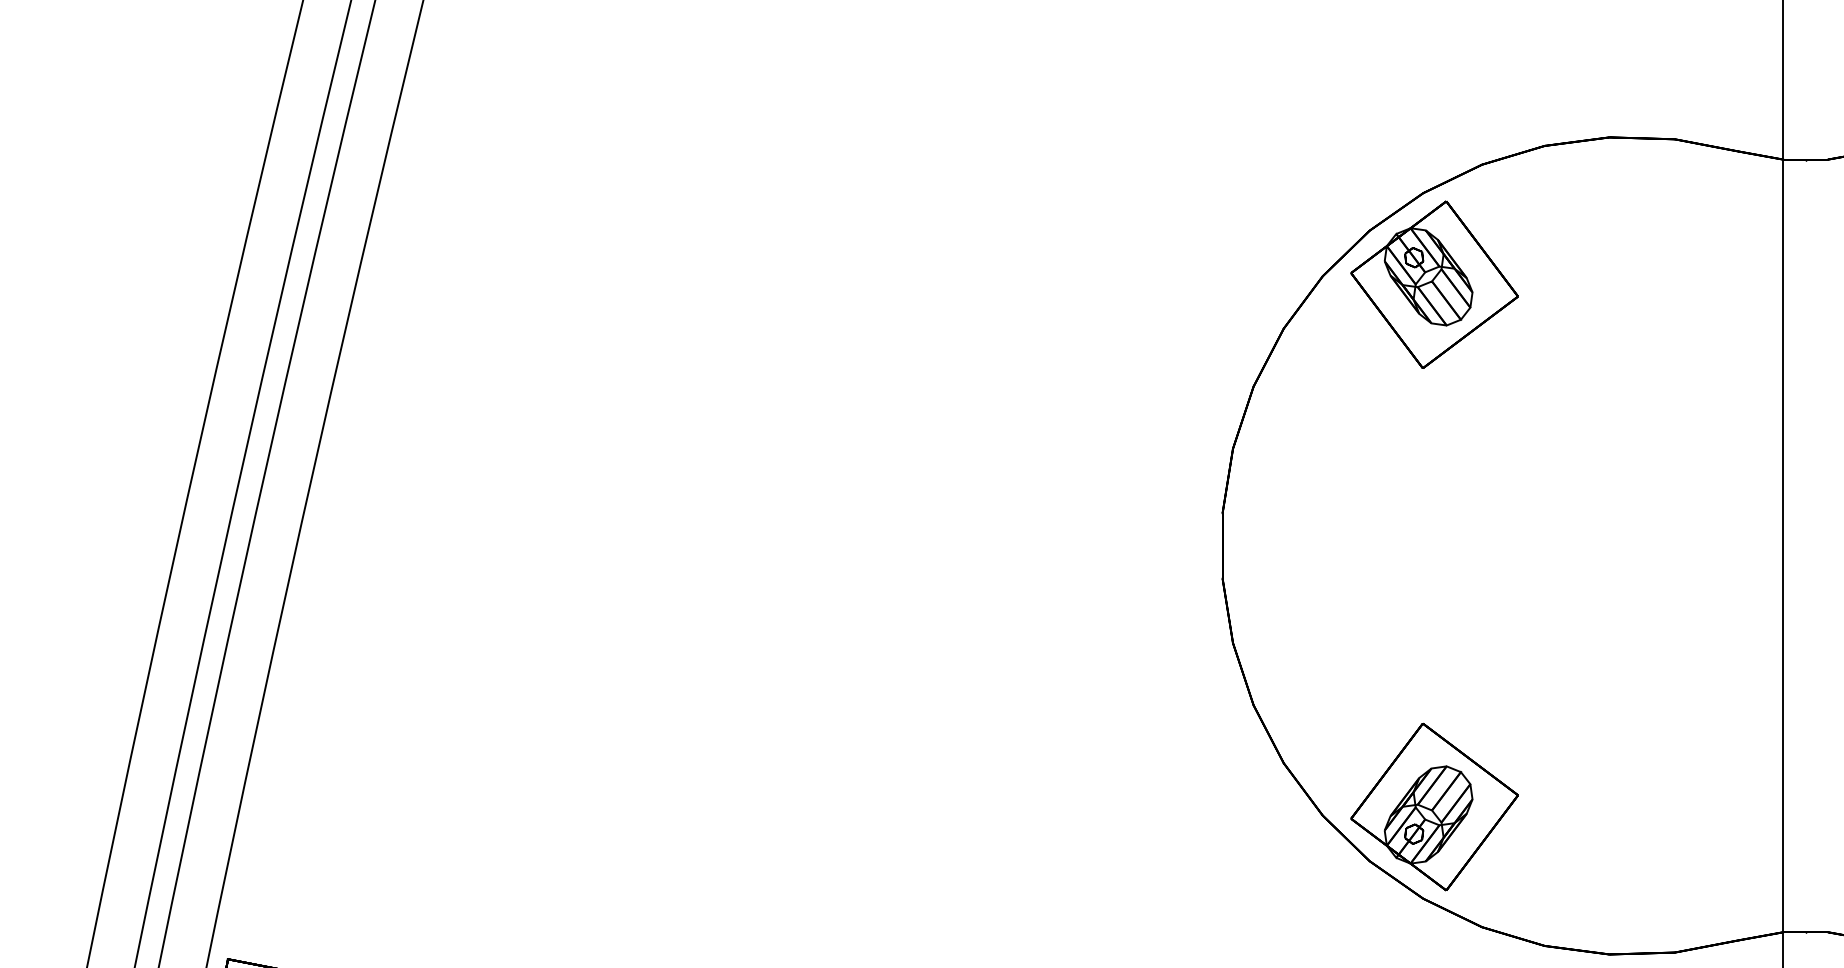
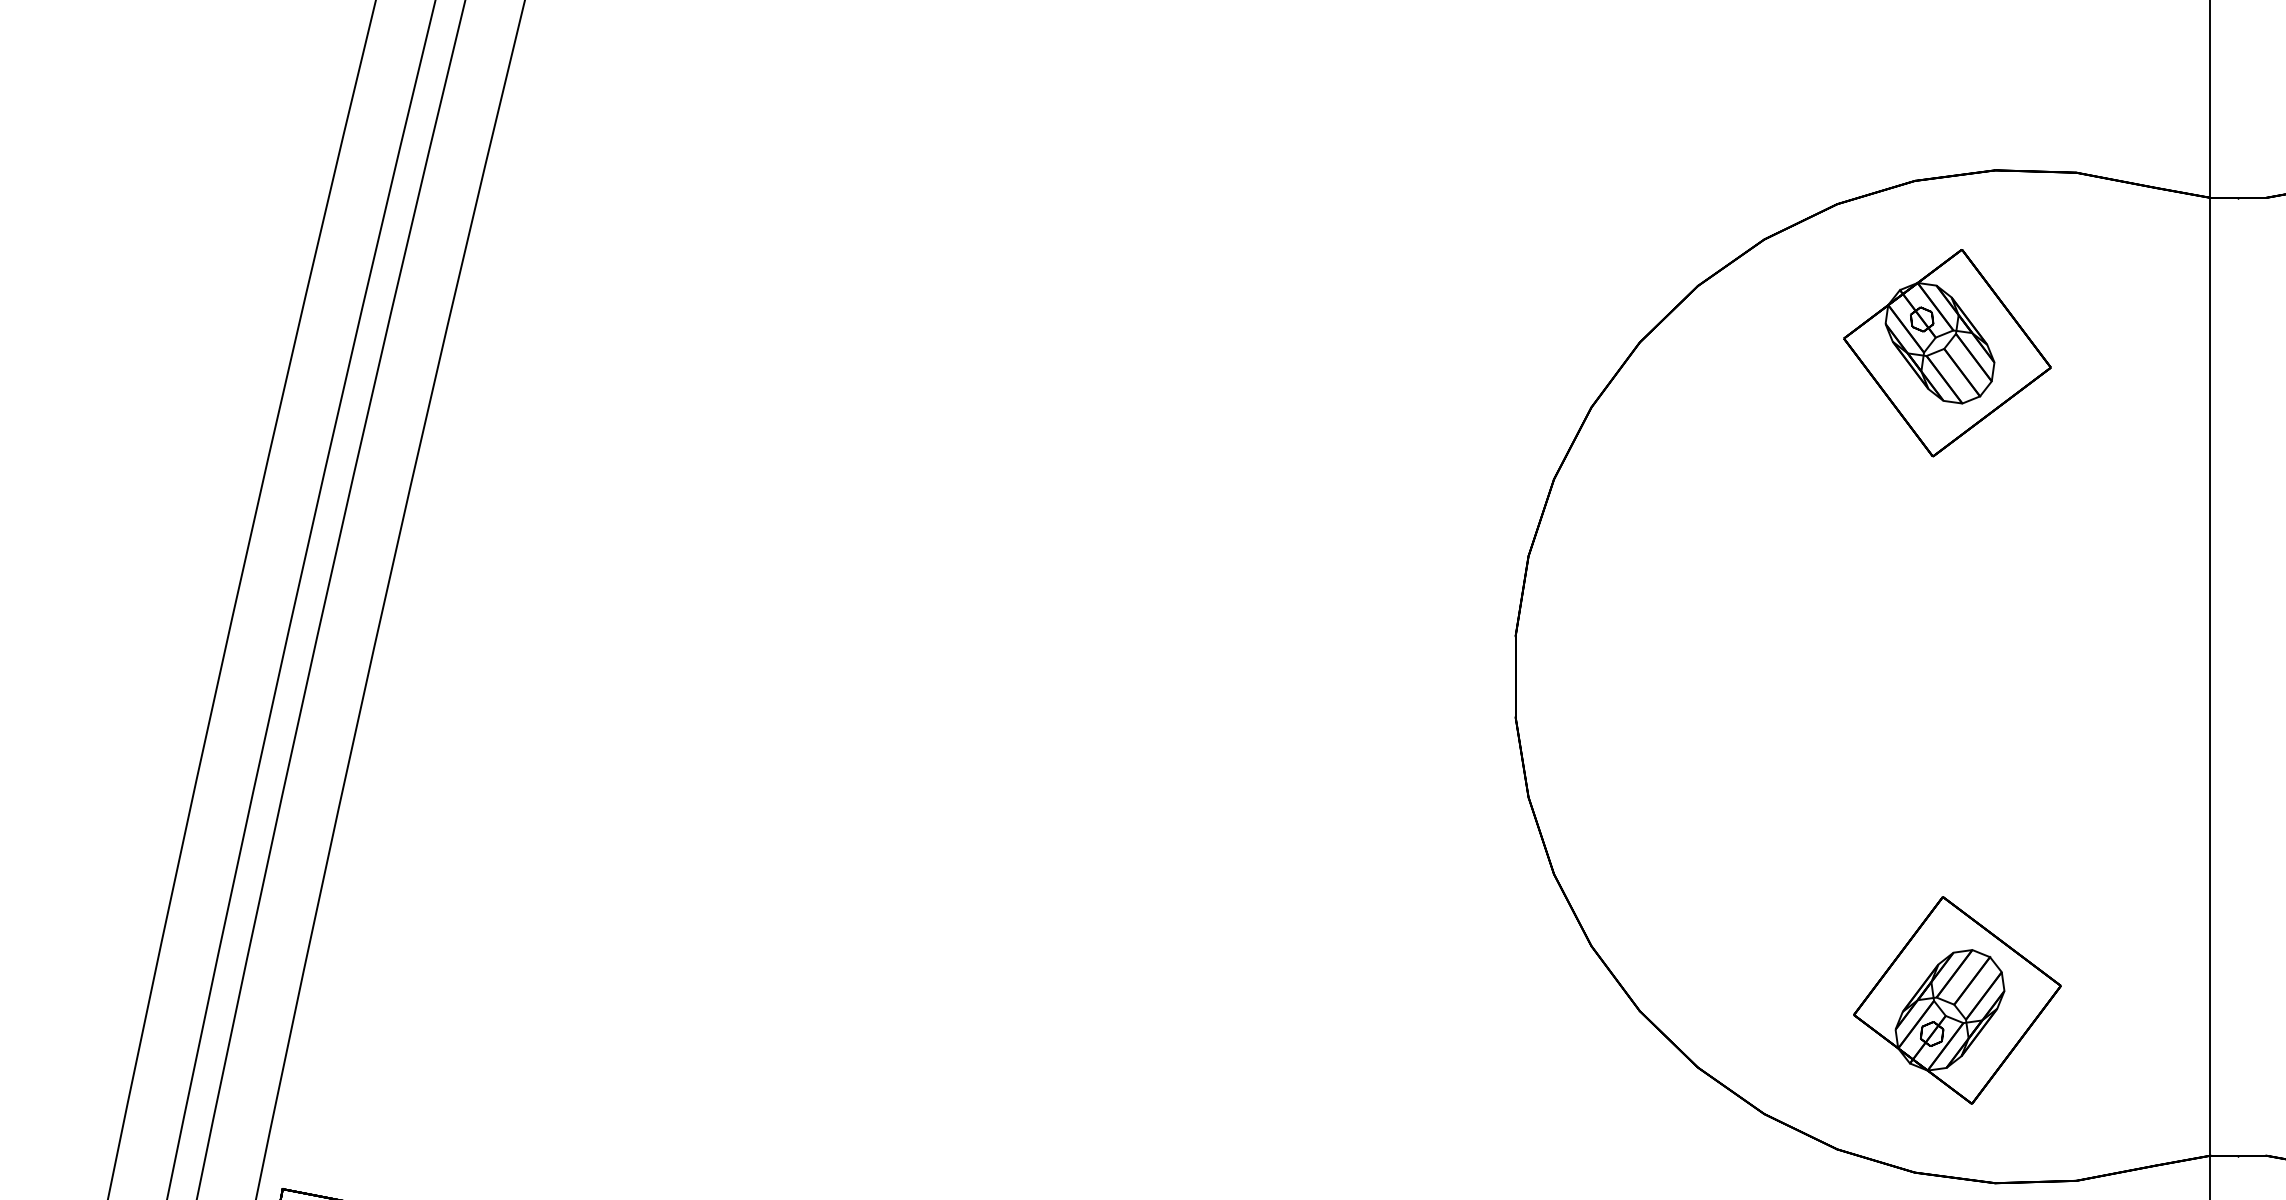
part: (1434, 285) -> (1947, 353), moved
part: (1434, 807) -> (1957, 1000), moved

